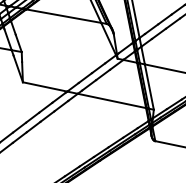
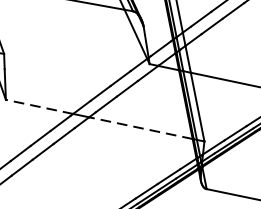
line: (45, 86) -> (40, 106), solid -> dashed
line: (111, 100) -> (140, 127), solid -> dashed

